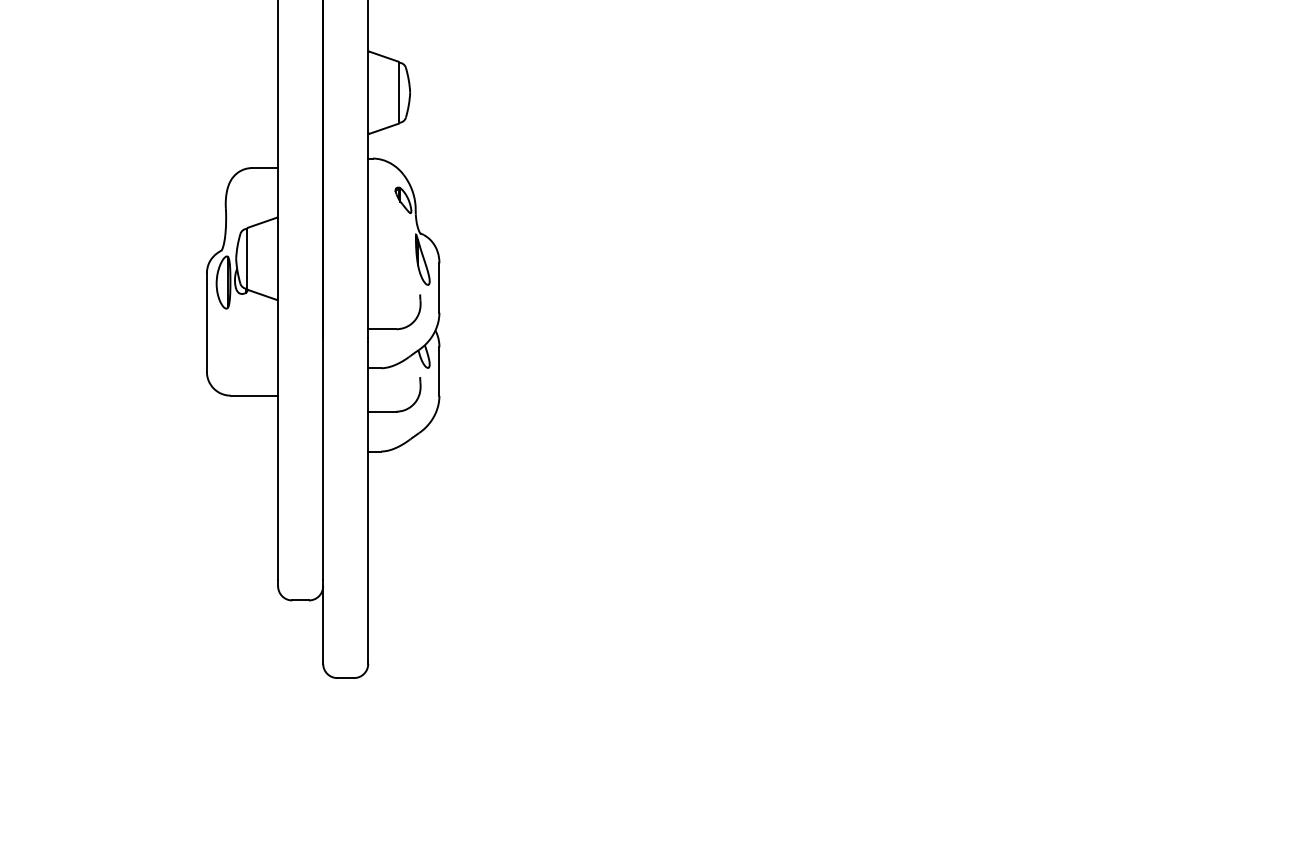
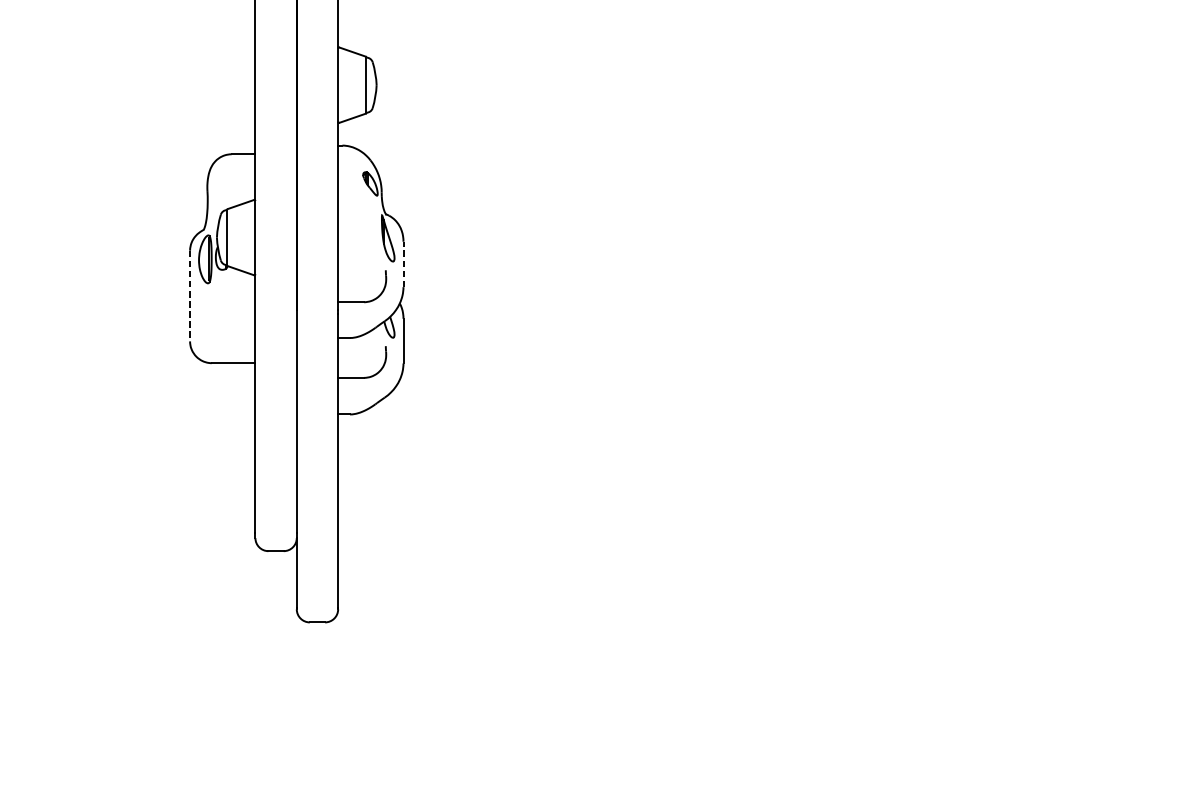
line: (439, 288) -> (403, 264), solid -> dashed
line: (206, 323) -> (189, 296), solid -> dashed

